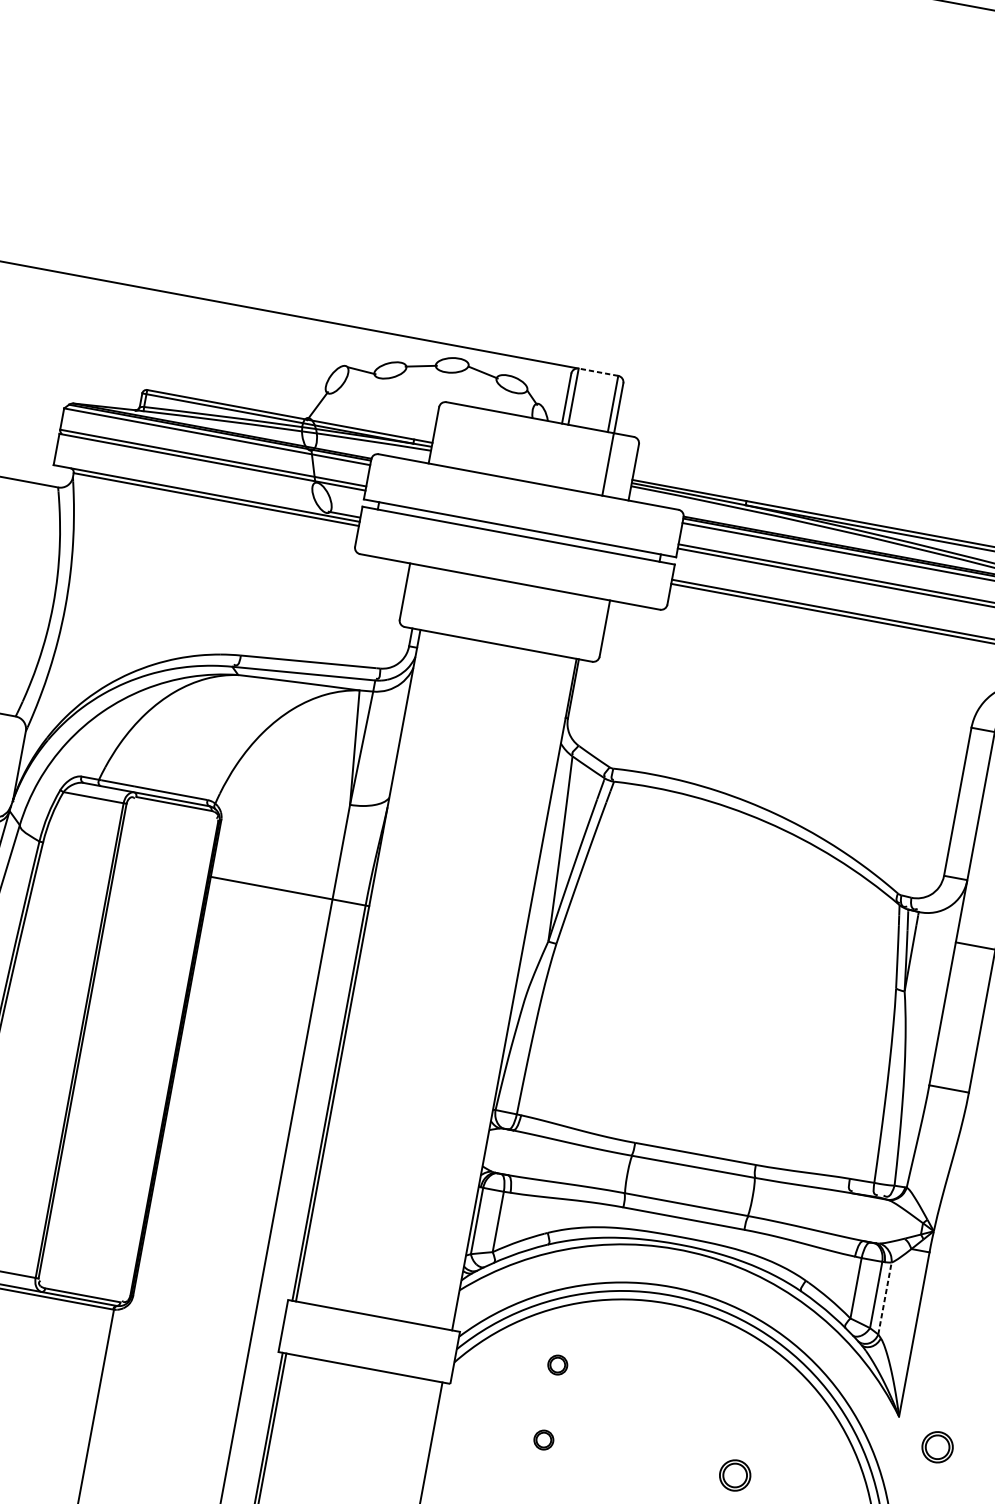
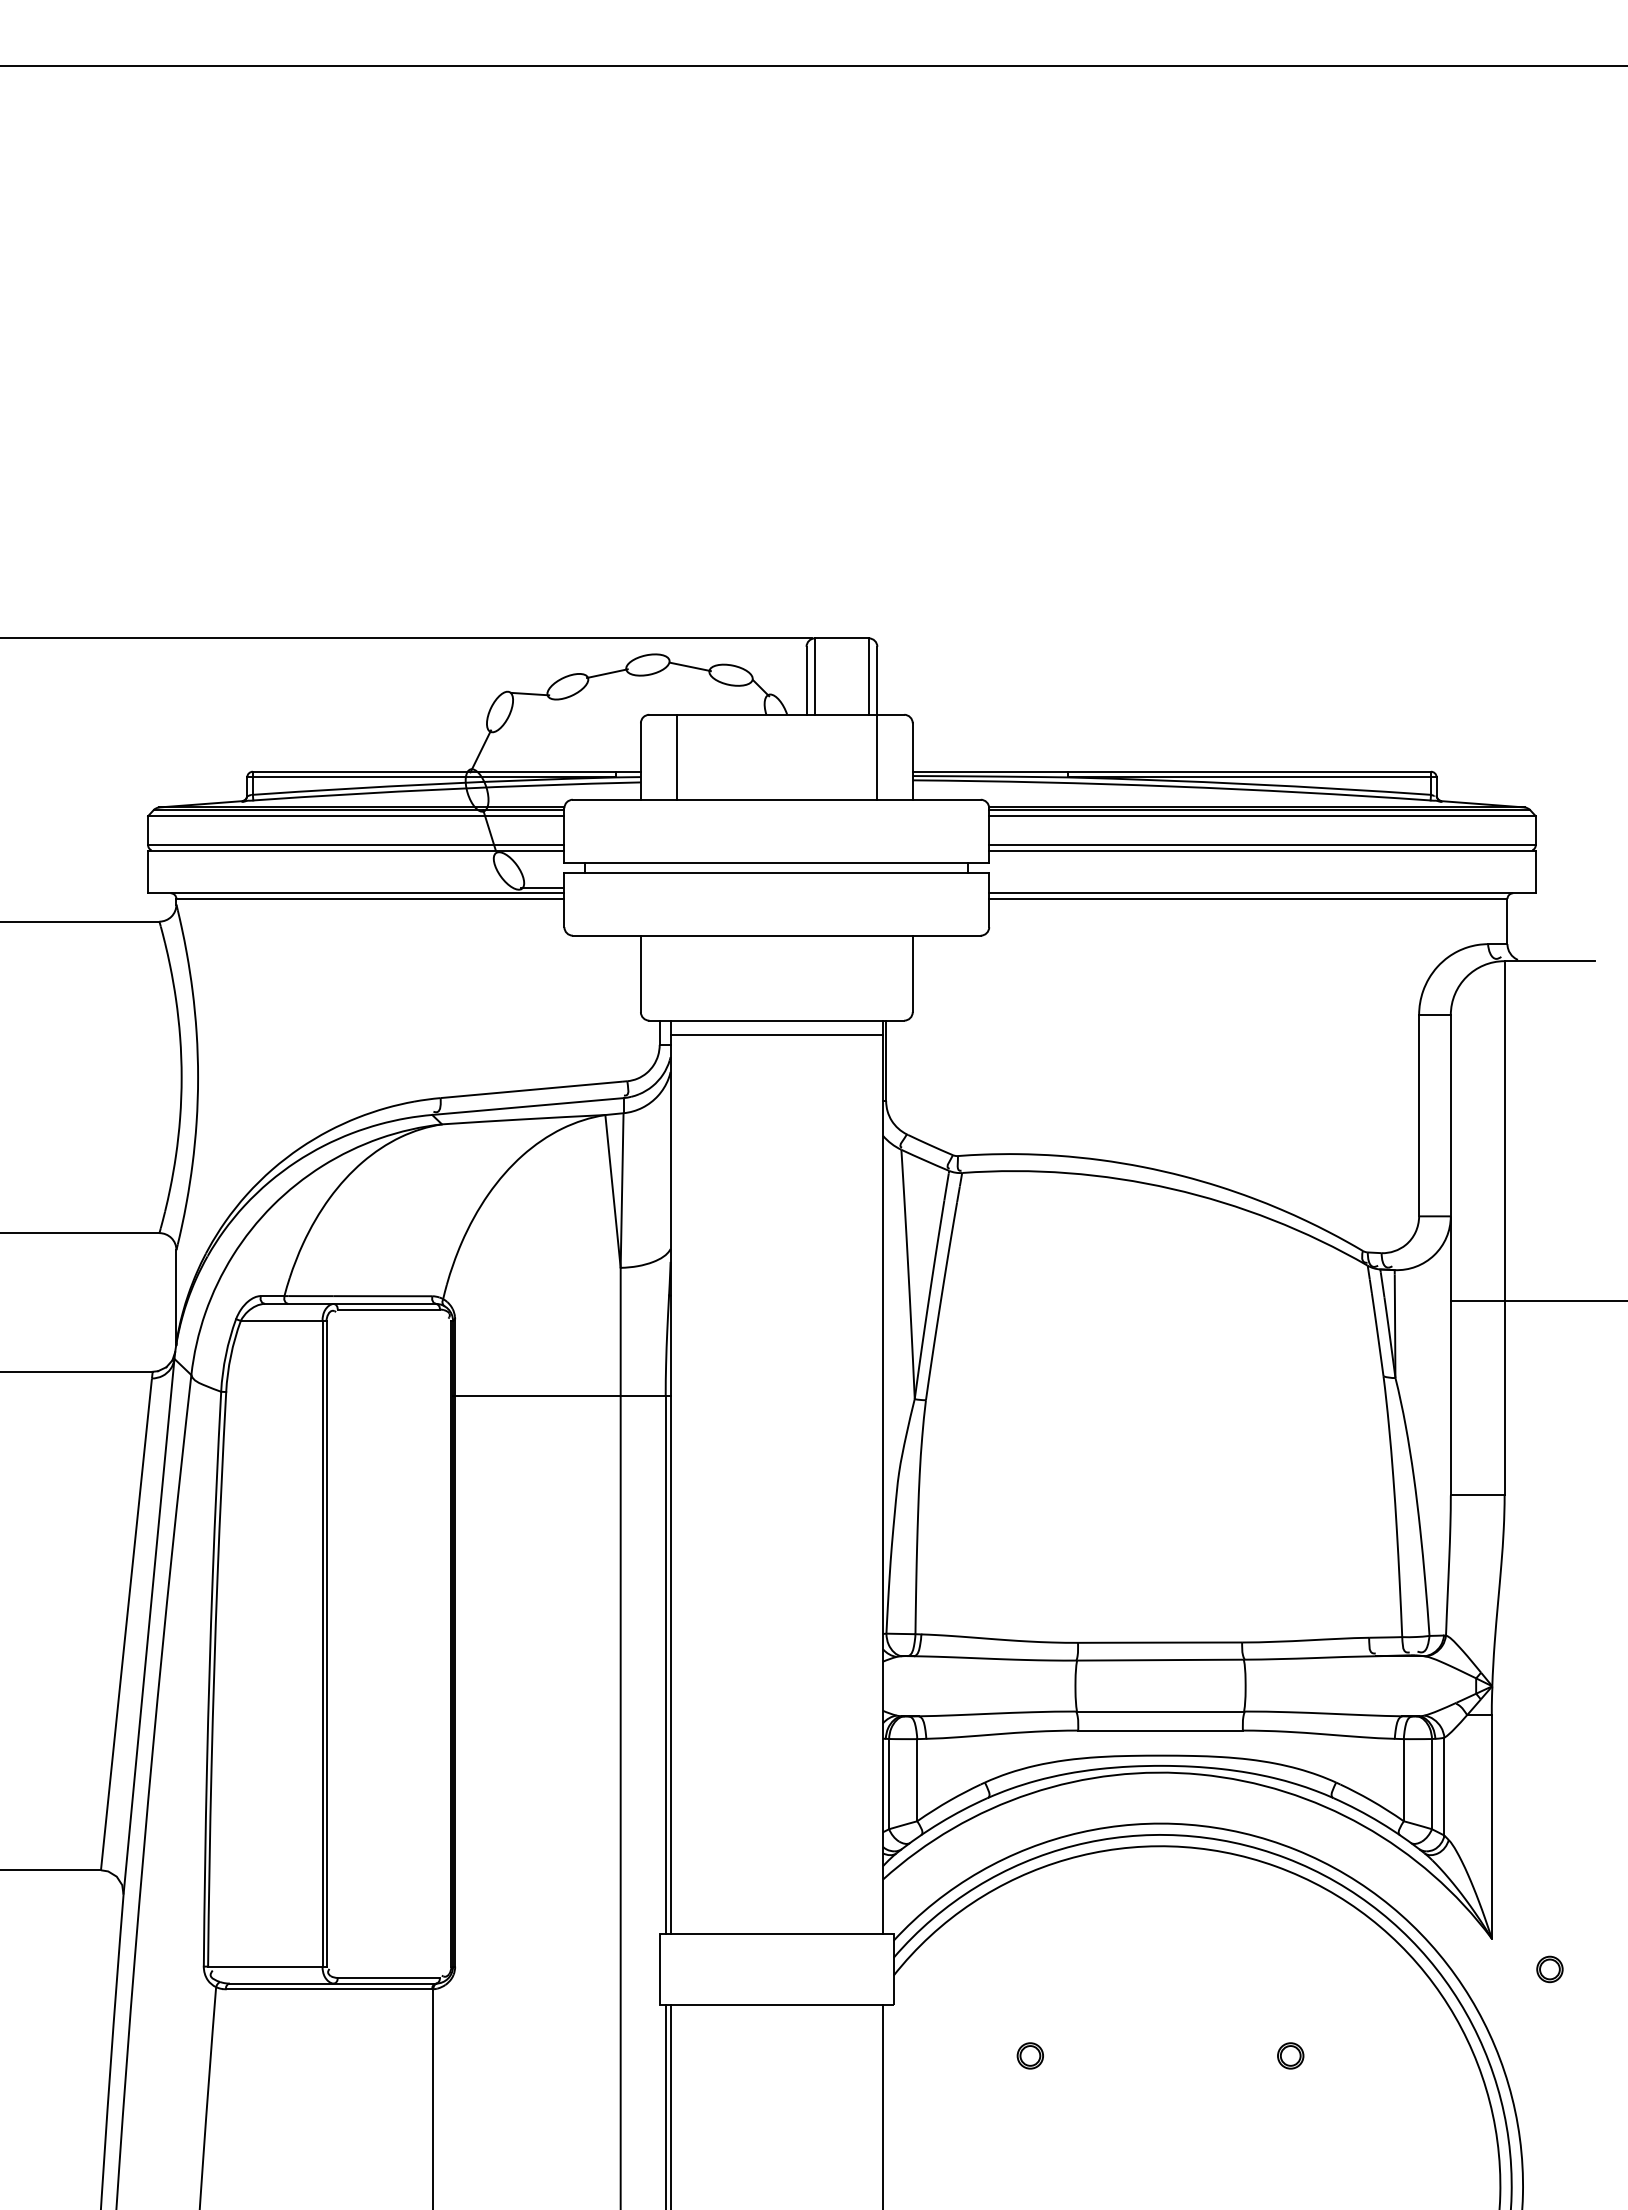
line: (598, 372) -> (841, 638), dashed -> solid
line: (460, 436) -> (676, 756), added
line: (496, 654) -> (776, 1034), added
line: (885, 1298) -> (1444, 1786), dashed -> solid
part: (557, 1364) -> (1029, 1953), removed
part: (937, 1447) -> (1549, 1969), size x0.62
part: (735, 1475) -> (1290, 2055), size x0.62

